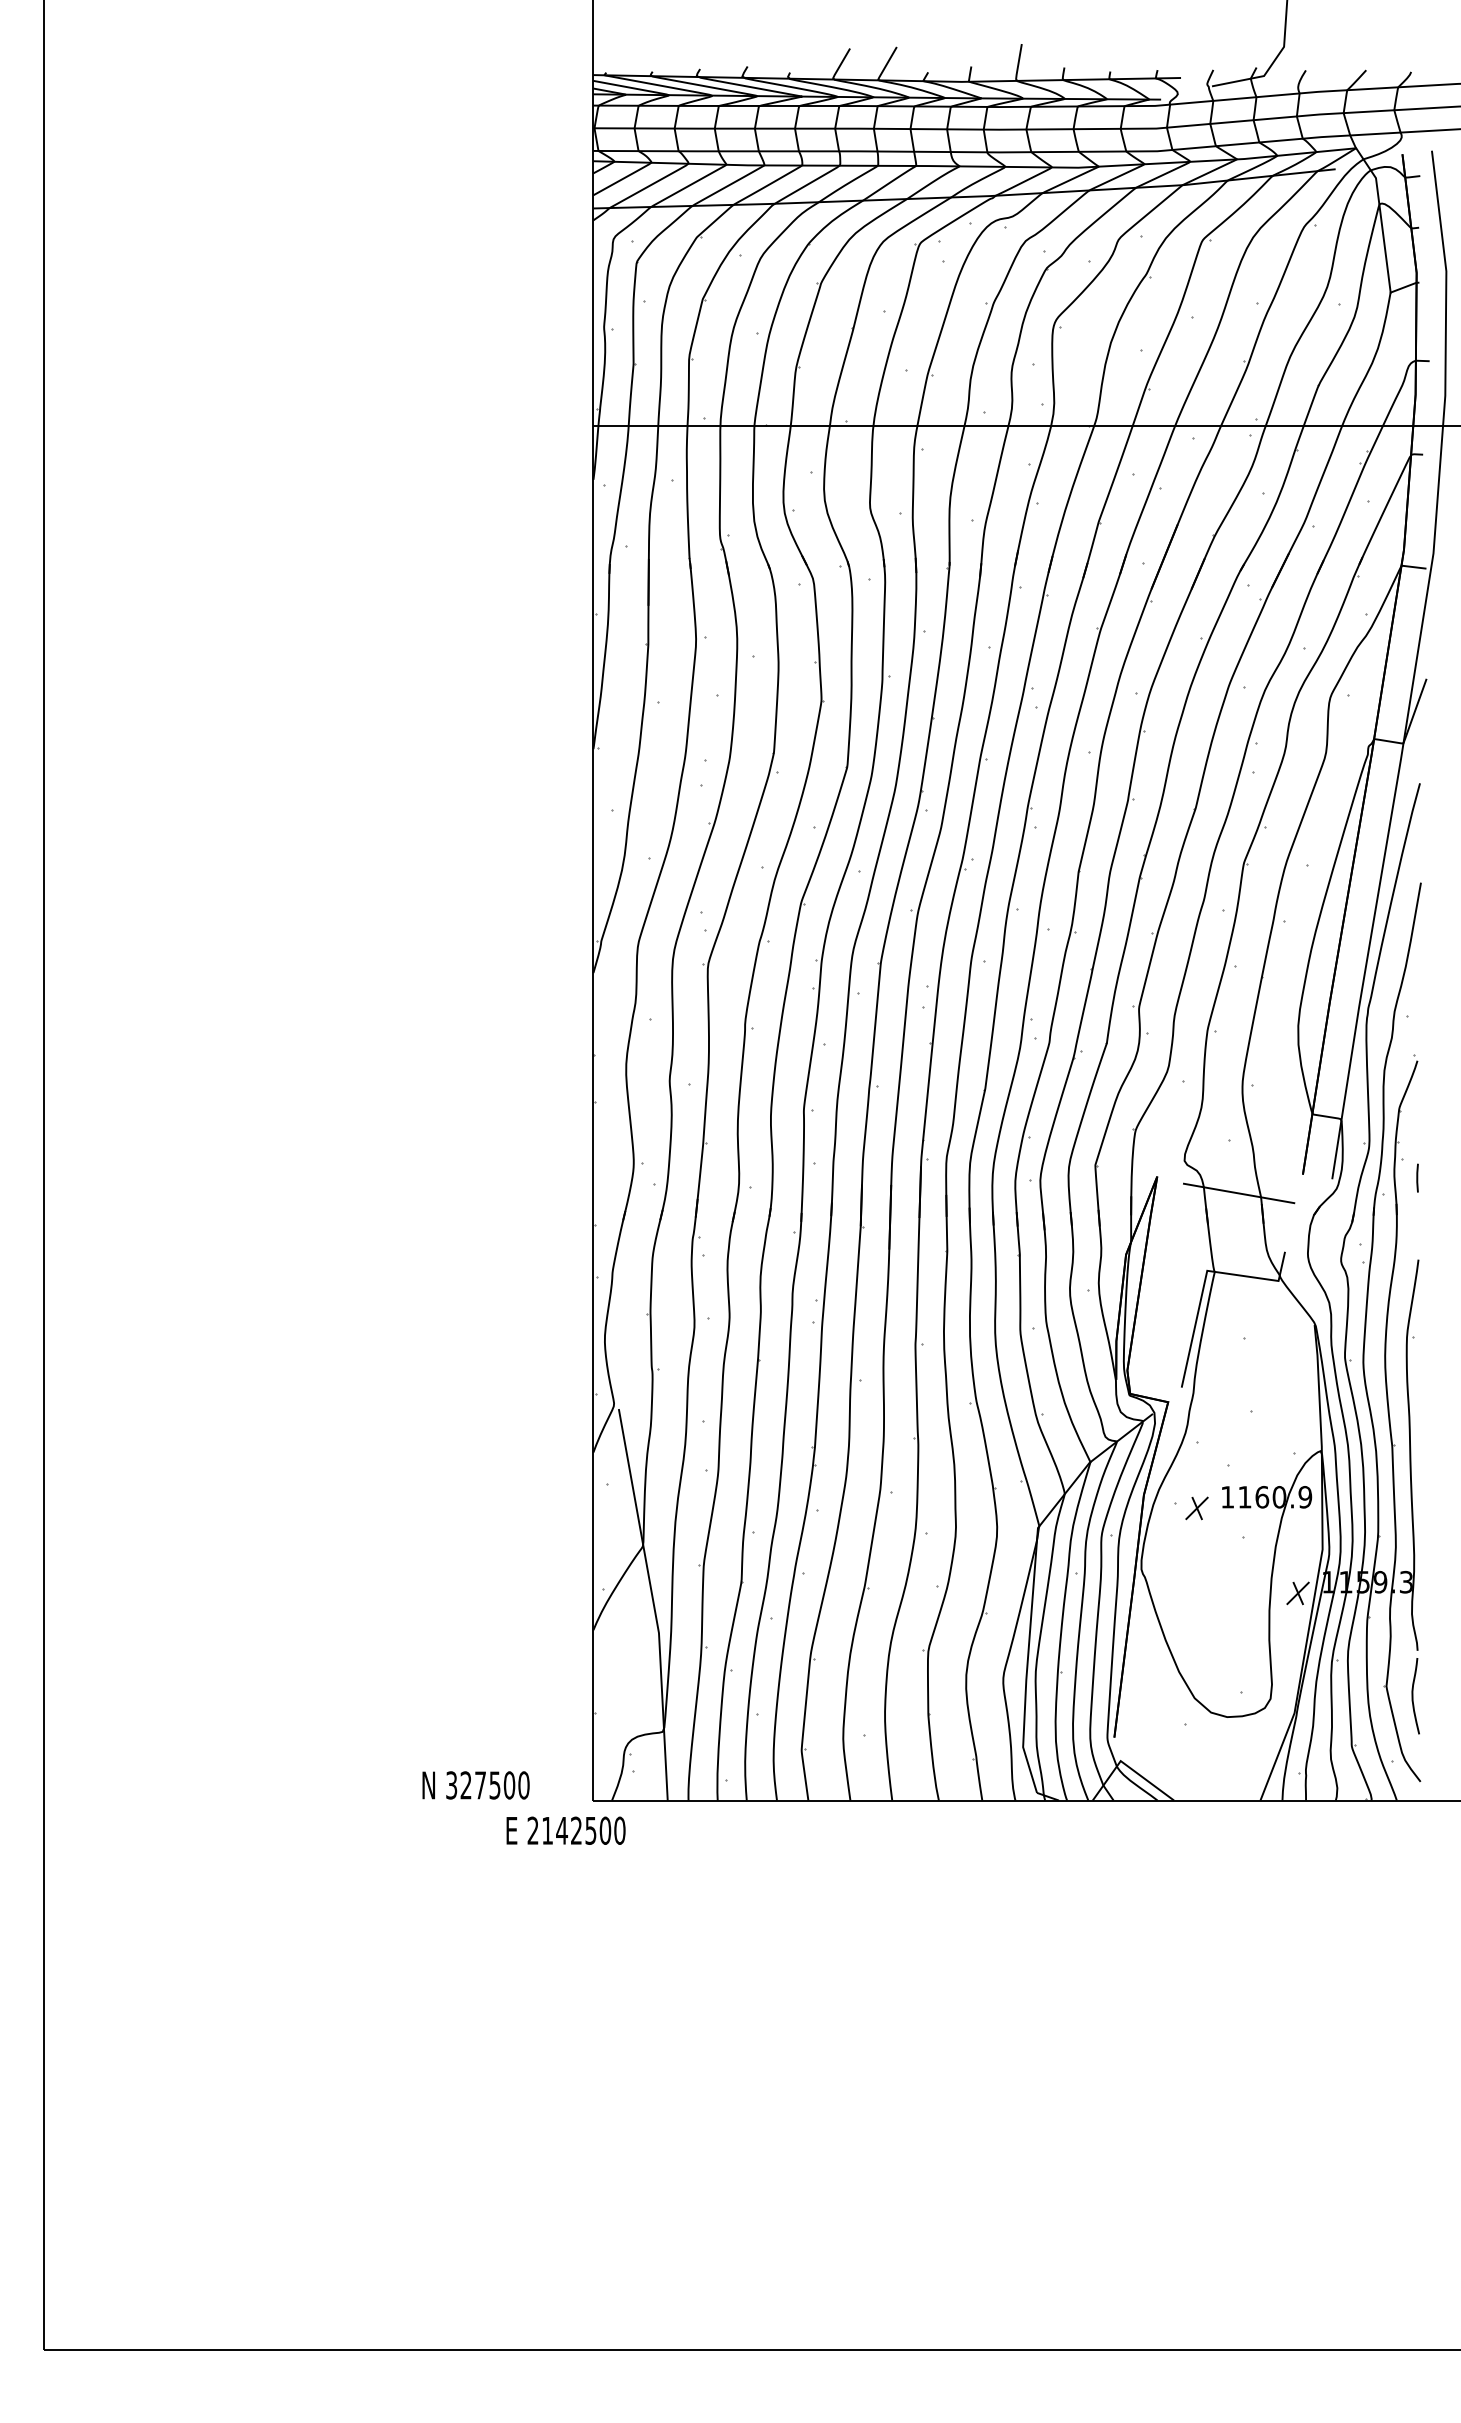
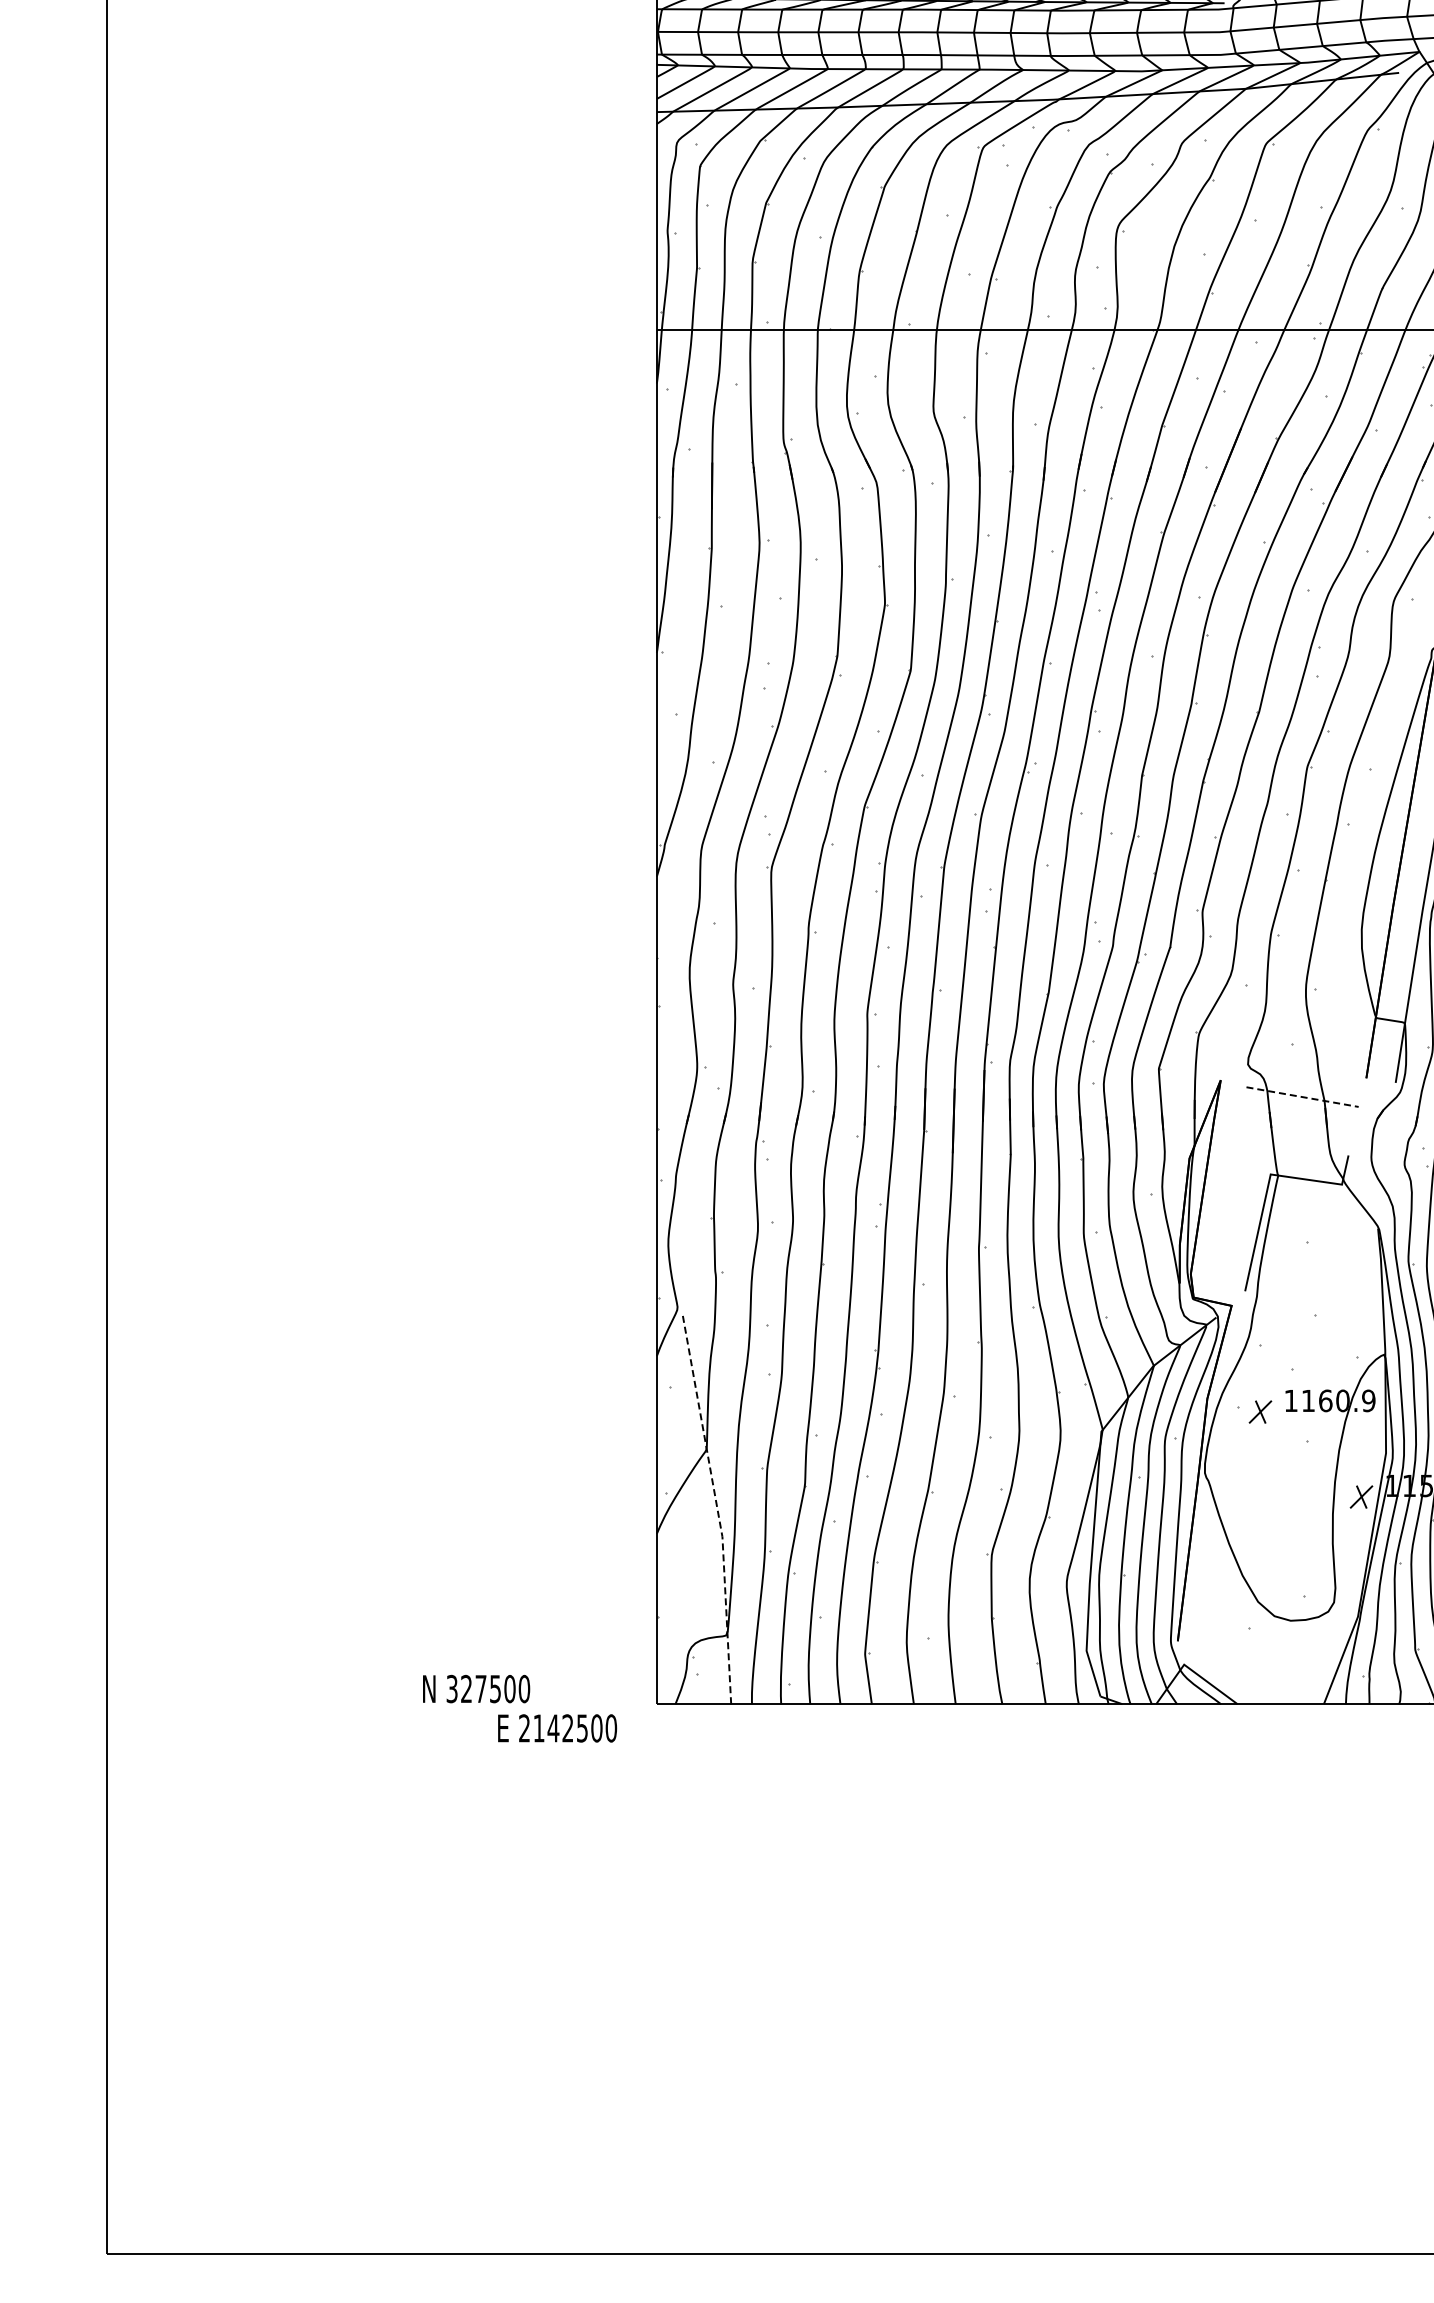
line: (1239, 1193) -> (1302, 1097), solid -> dashed
line: (653, 1603) -> (716, 1507), solid -> dashed
text: (475, 1785) -> (475, 1689), moved
text: (565, 1830) -> (556, 1728), moved

